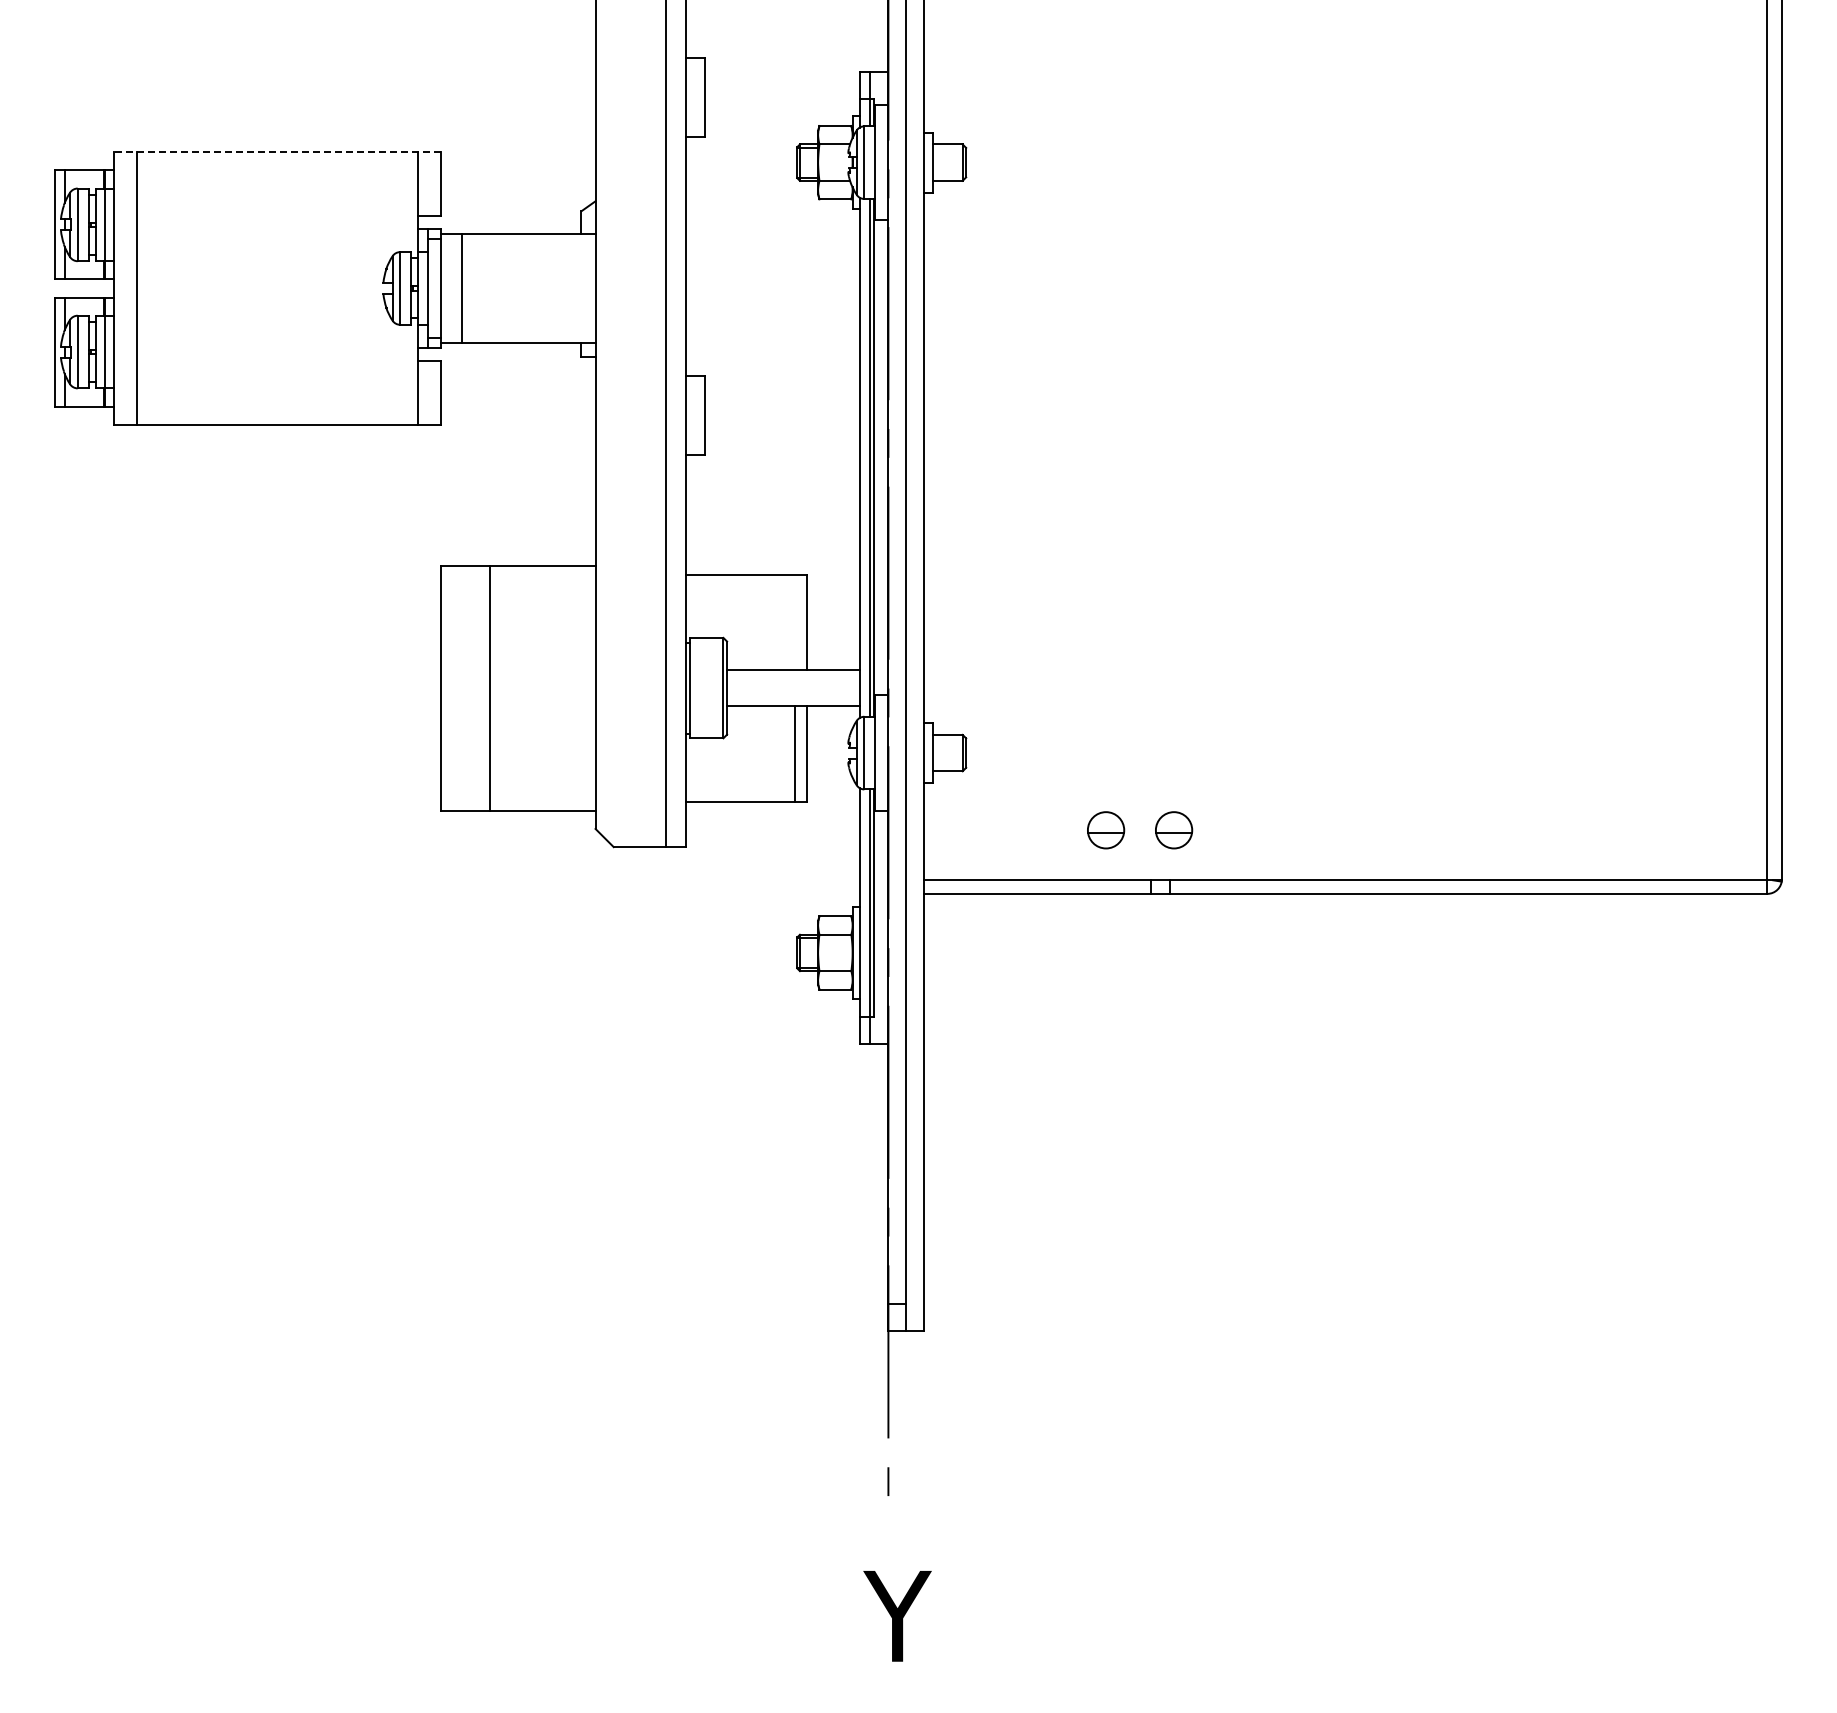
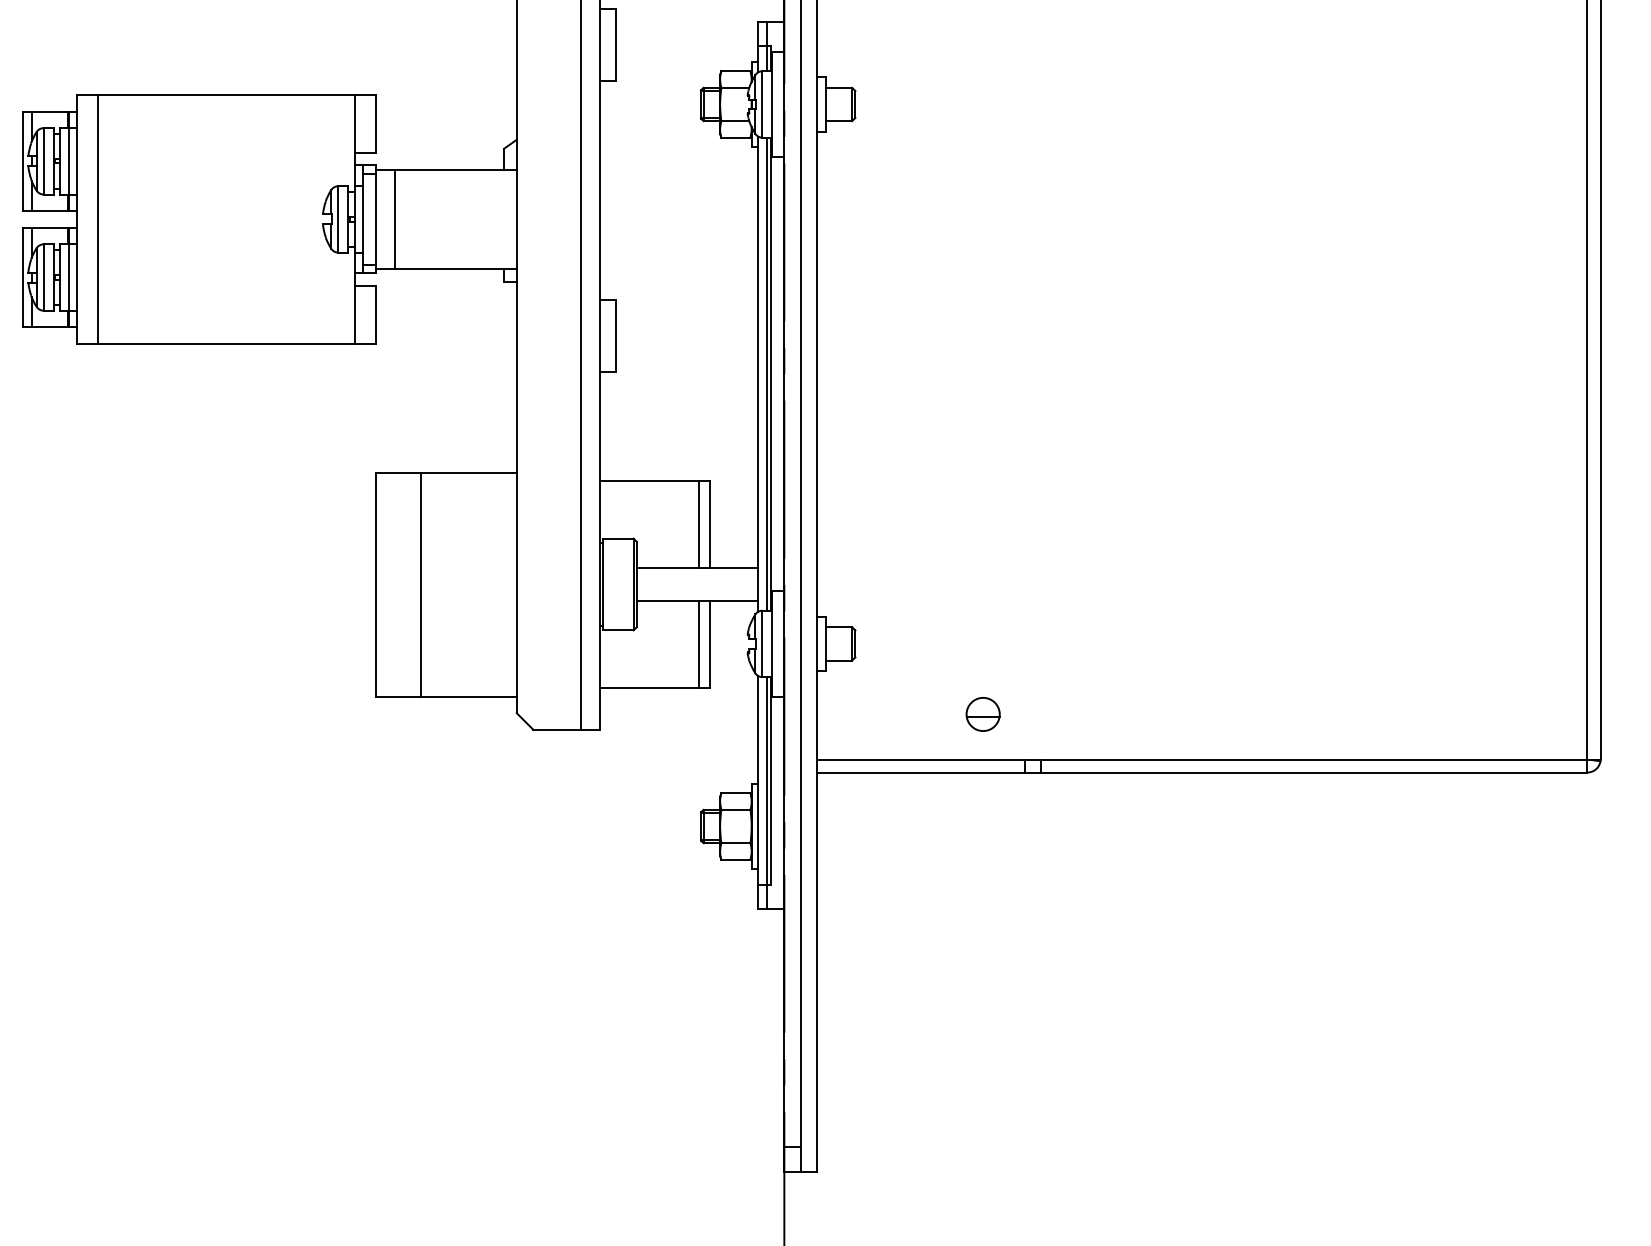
line: (277, 152) -> (226, 95), dashed -> solid
line: (795, 621) -> (699, 523), added
part: (1174, 830) -> (1045, 714), removed

